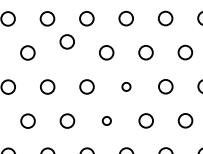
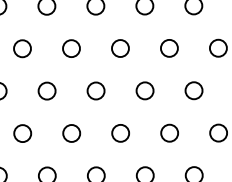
circle: (66, 41) -> (70, 48), moved
circle: (126, 86) -> (145, 90), size x1.67
circle: (106, 120) -> (120, 132), size x1.67

